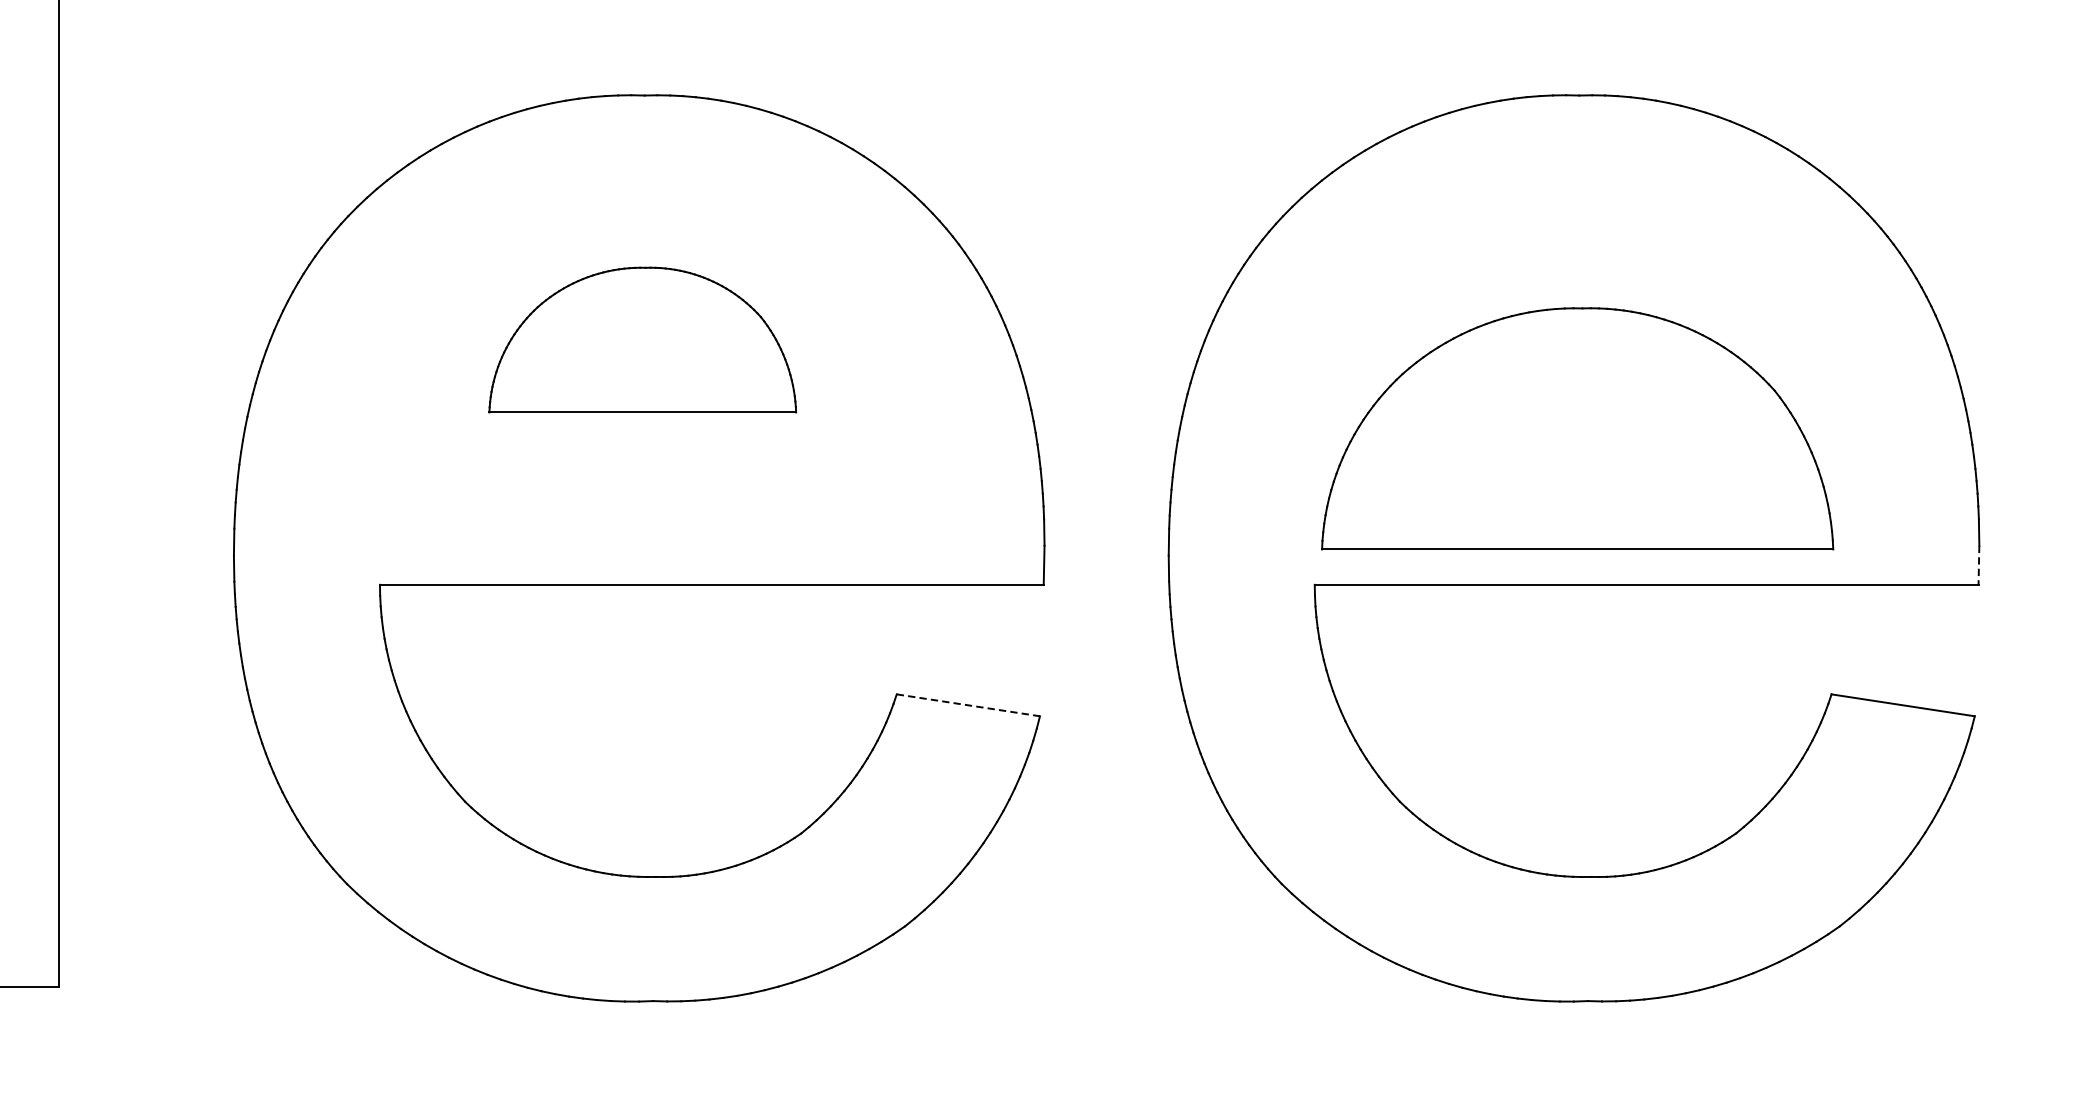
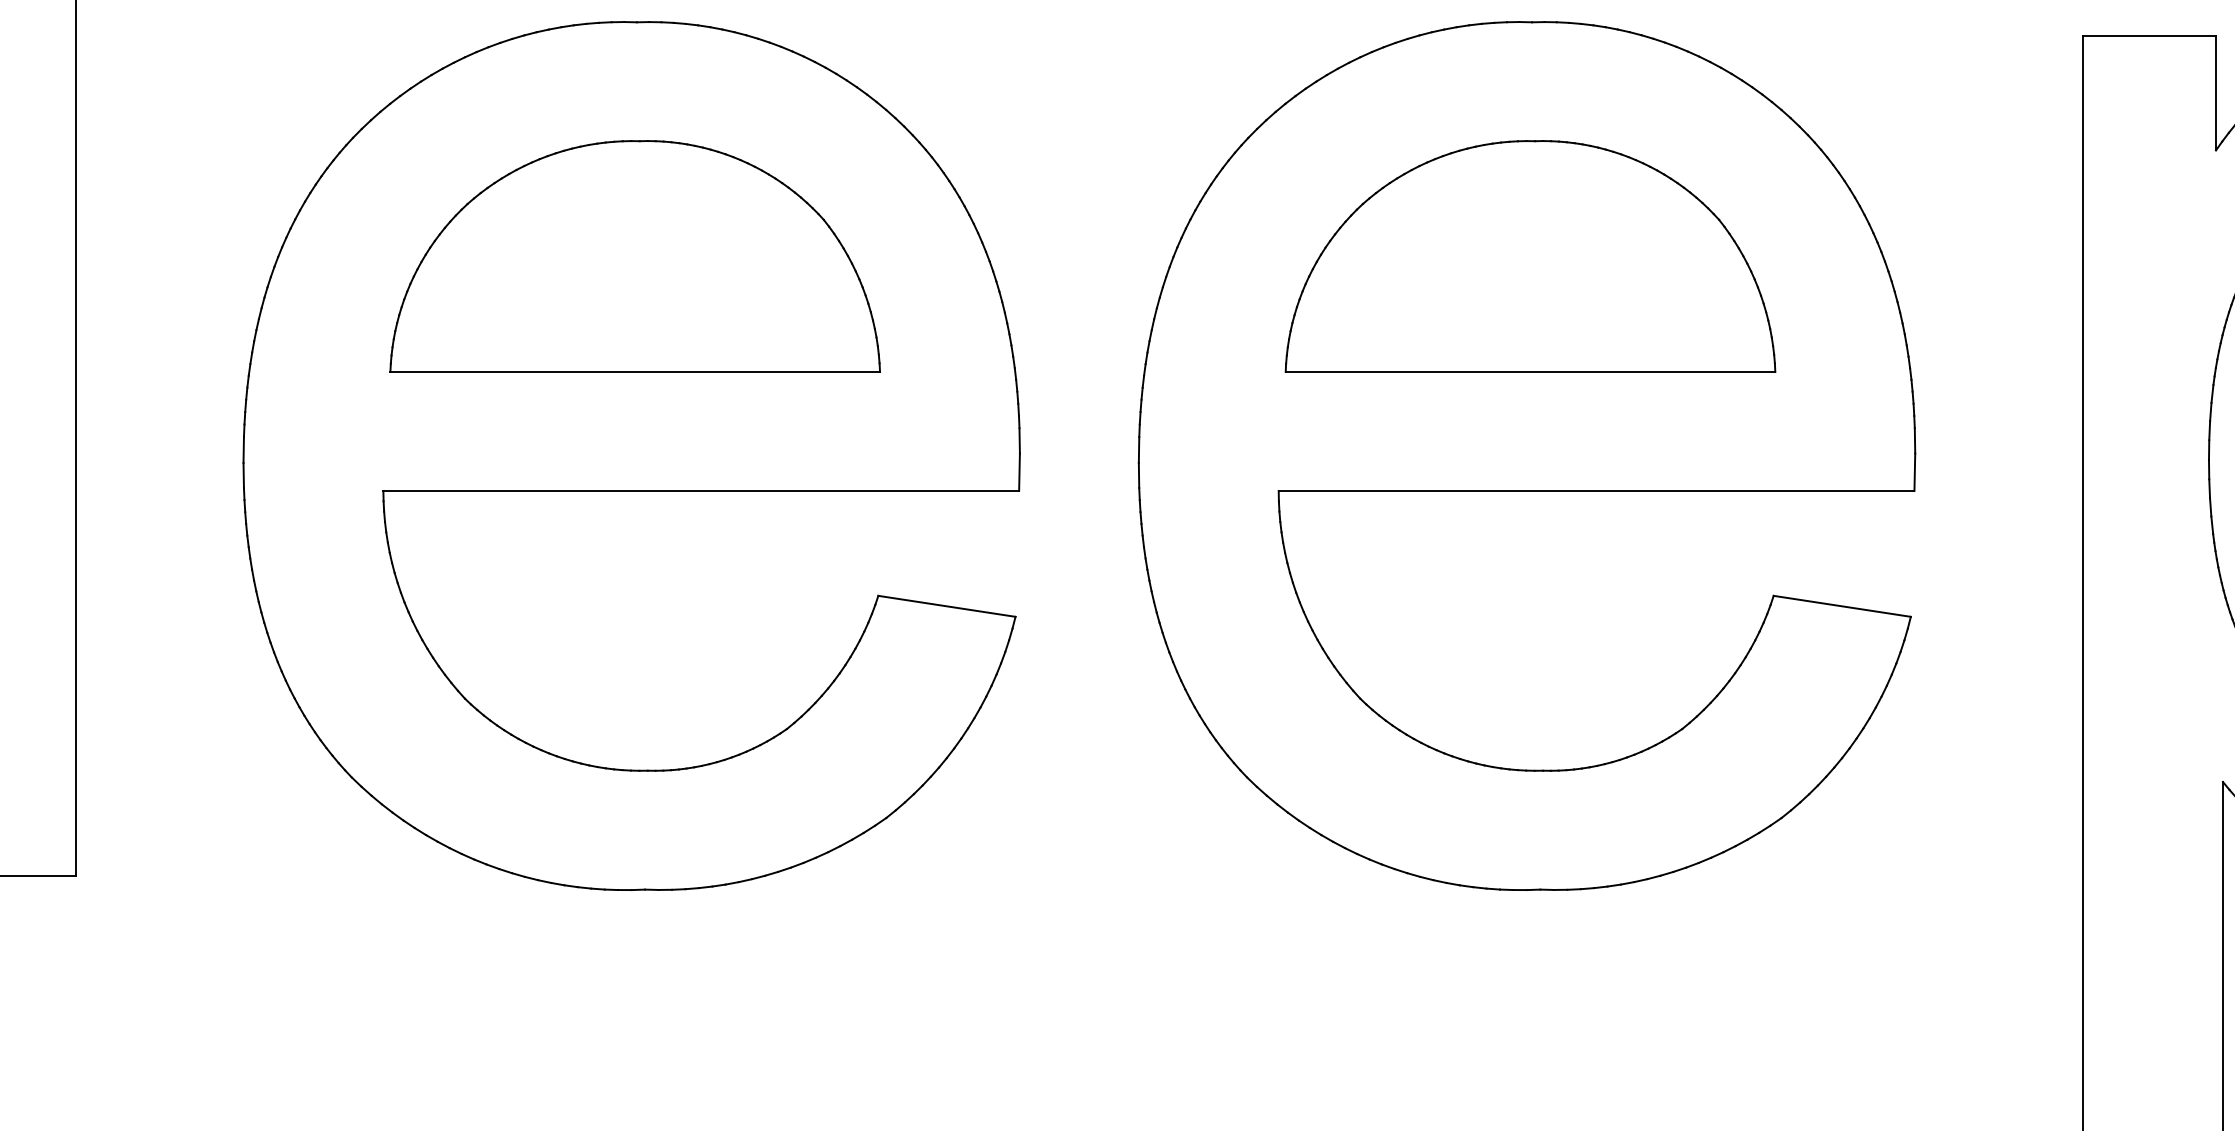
part: (642, 340) -> (634, 256), size x1.67
part: (1577, 428) -> (1530, 256), moved
line: (1978, 565) -> (1914, 472), dashed -> solid
line: (968, 705) -> (947, 606), dashed -> solid

